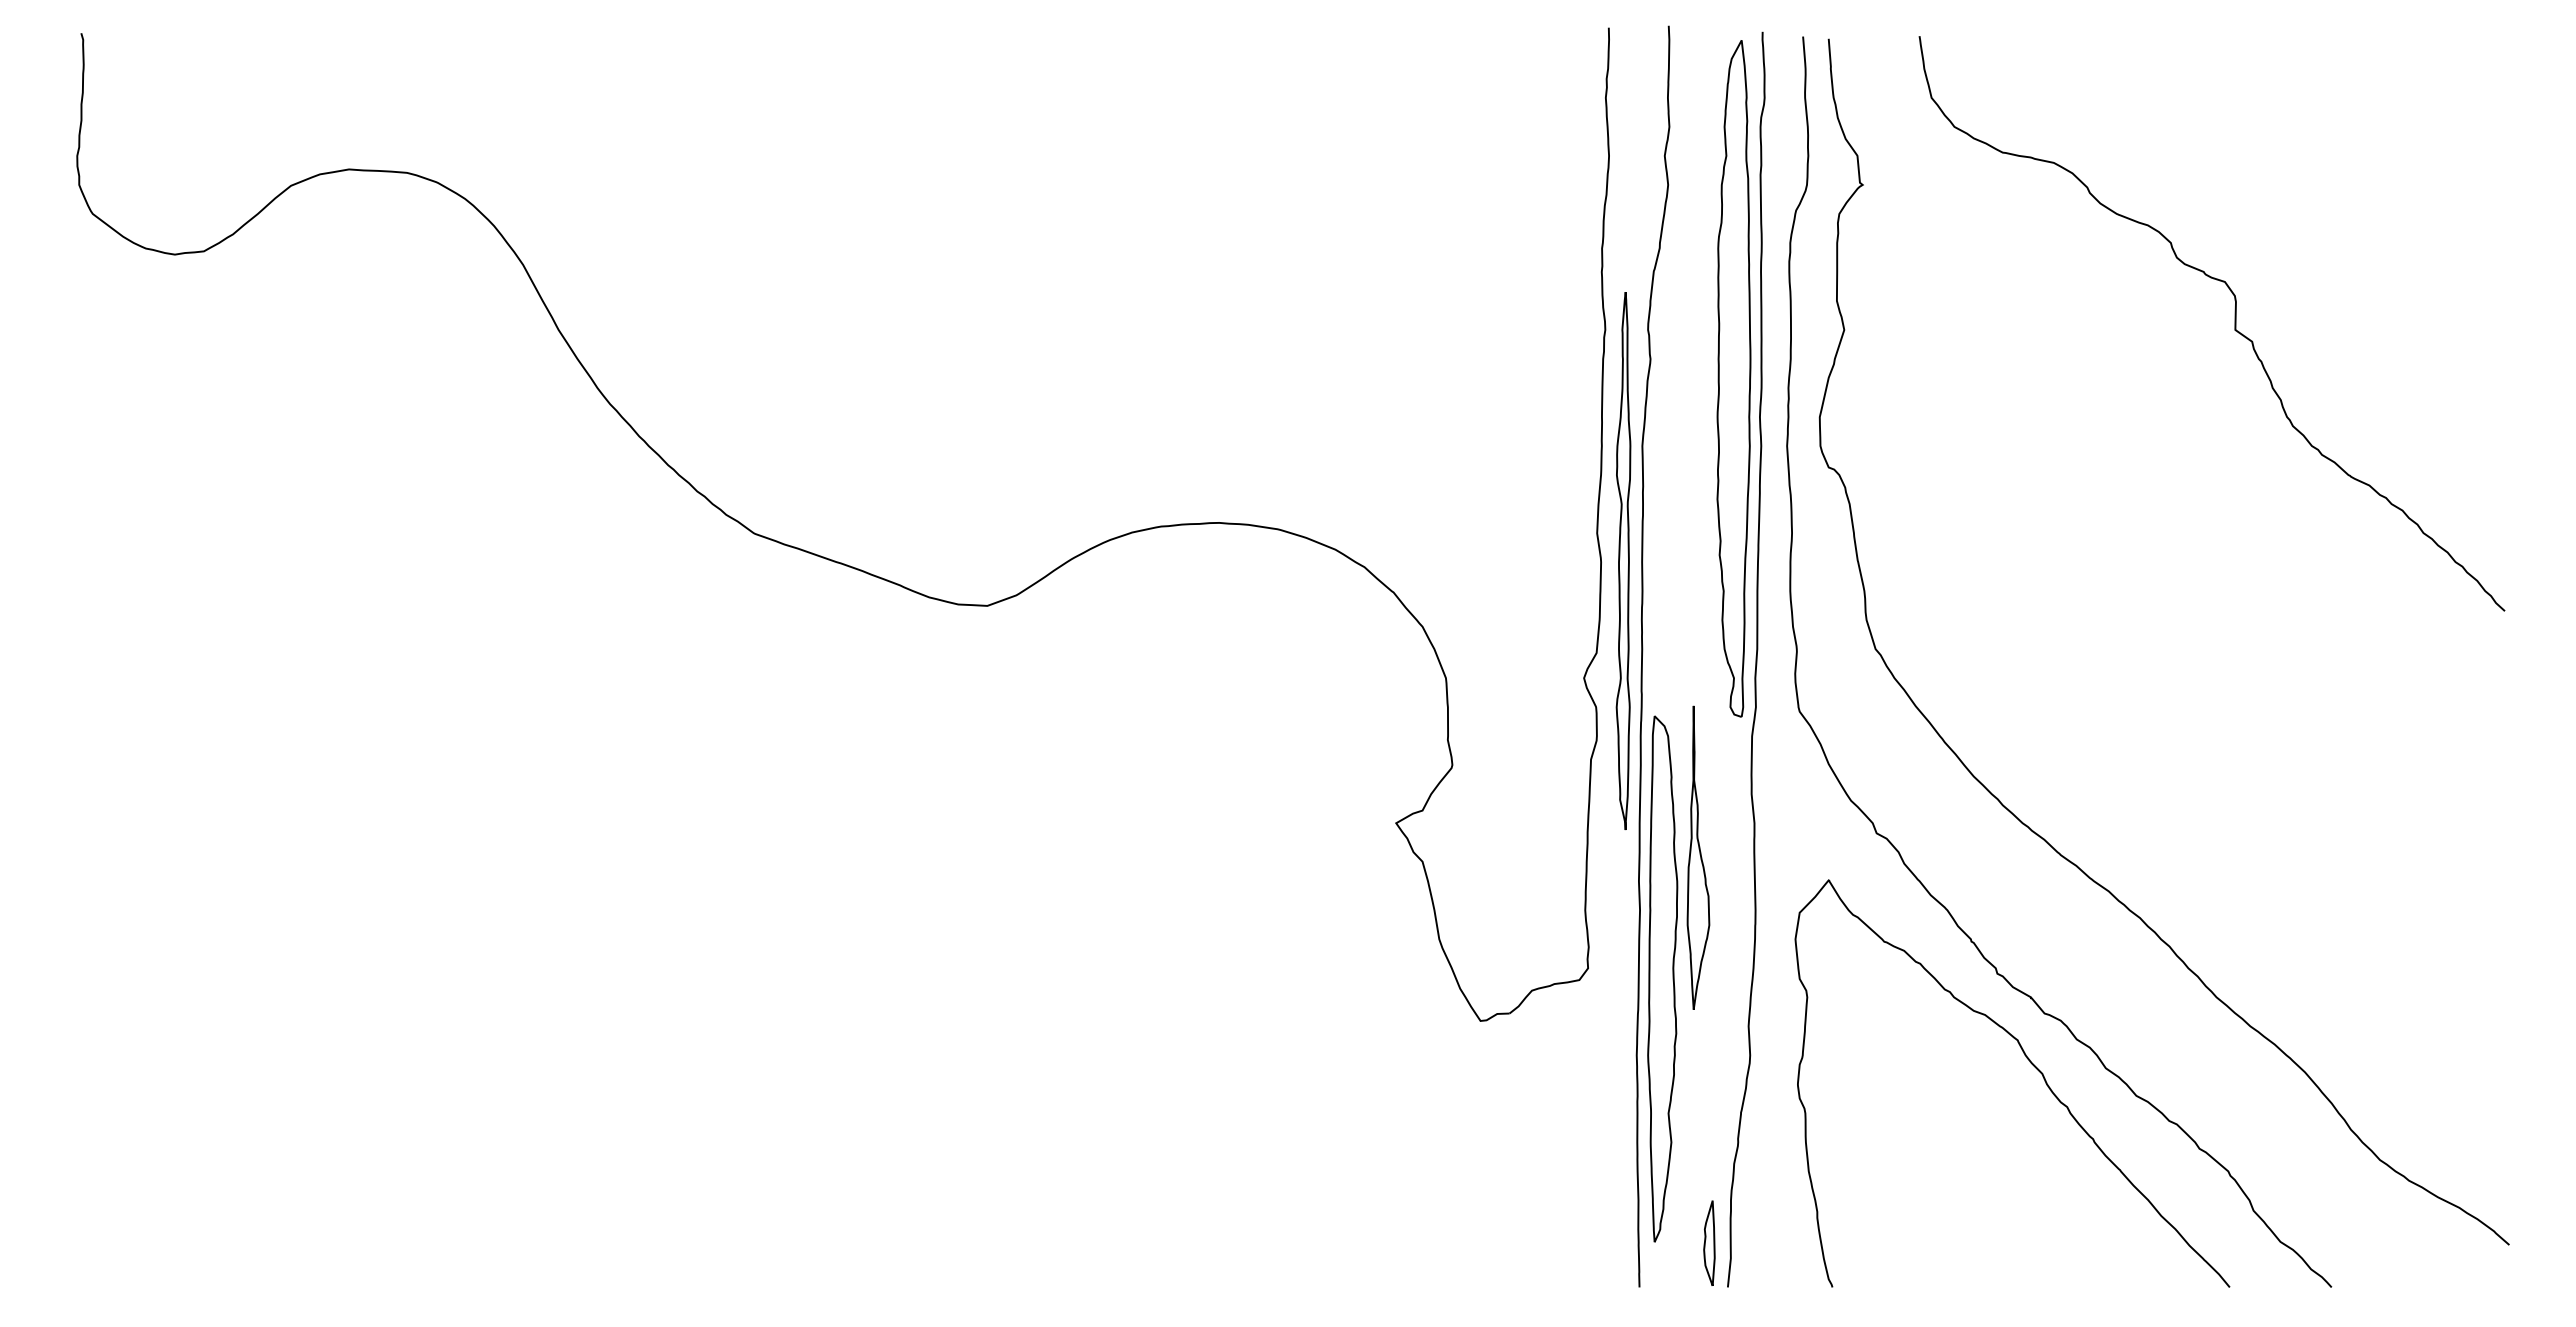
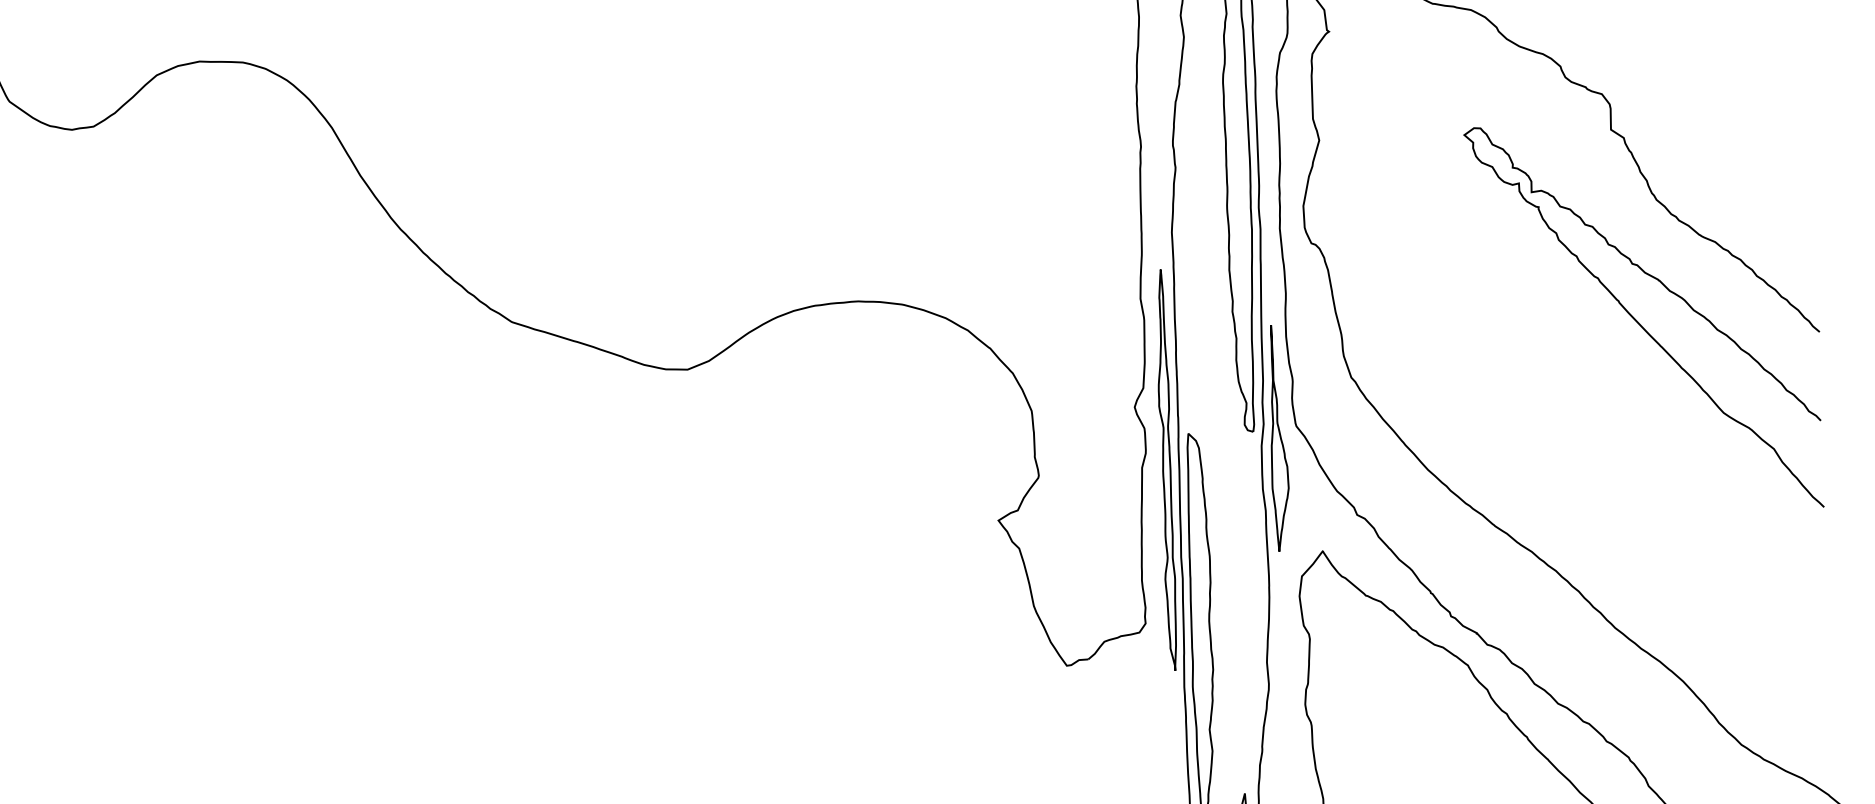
part: (1623, 561) -> (1166, 470), moved
curve: (2263, 589) -> (1639, 322), added
part: (1698, 857) -> (1278, 438), moved

